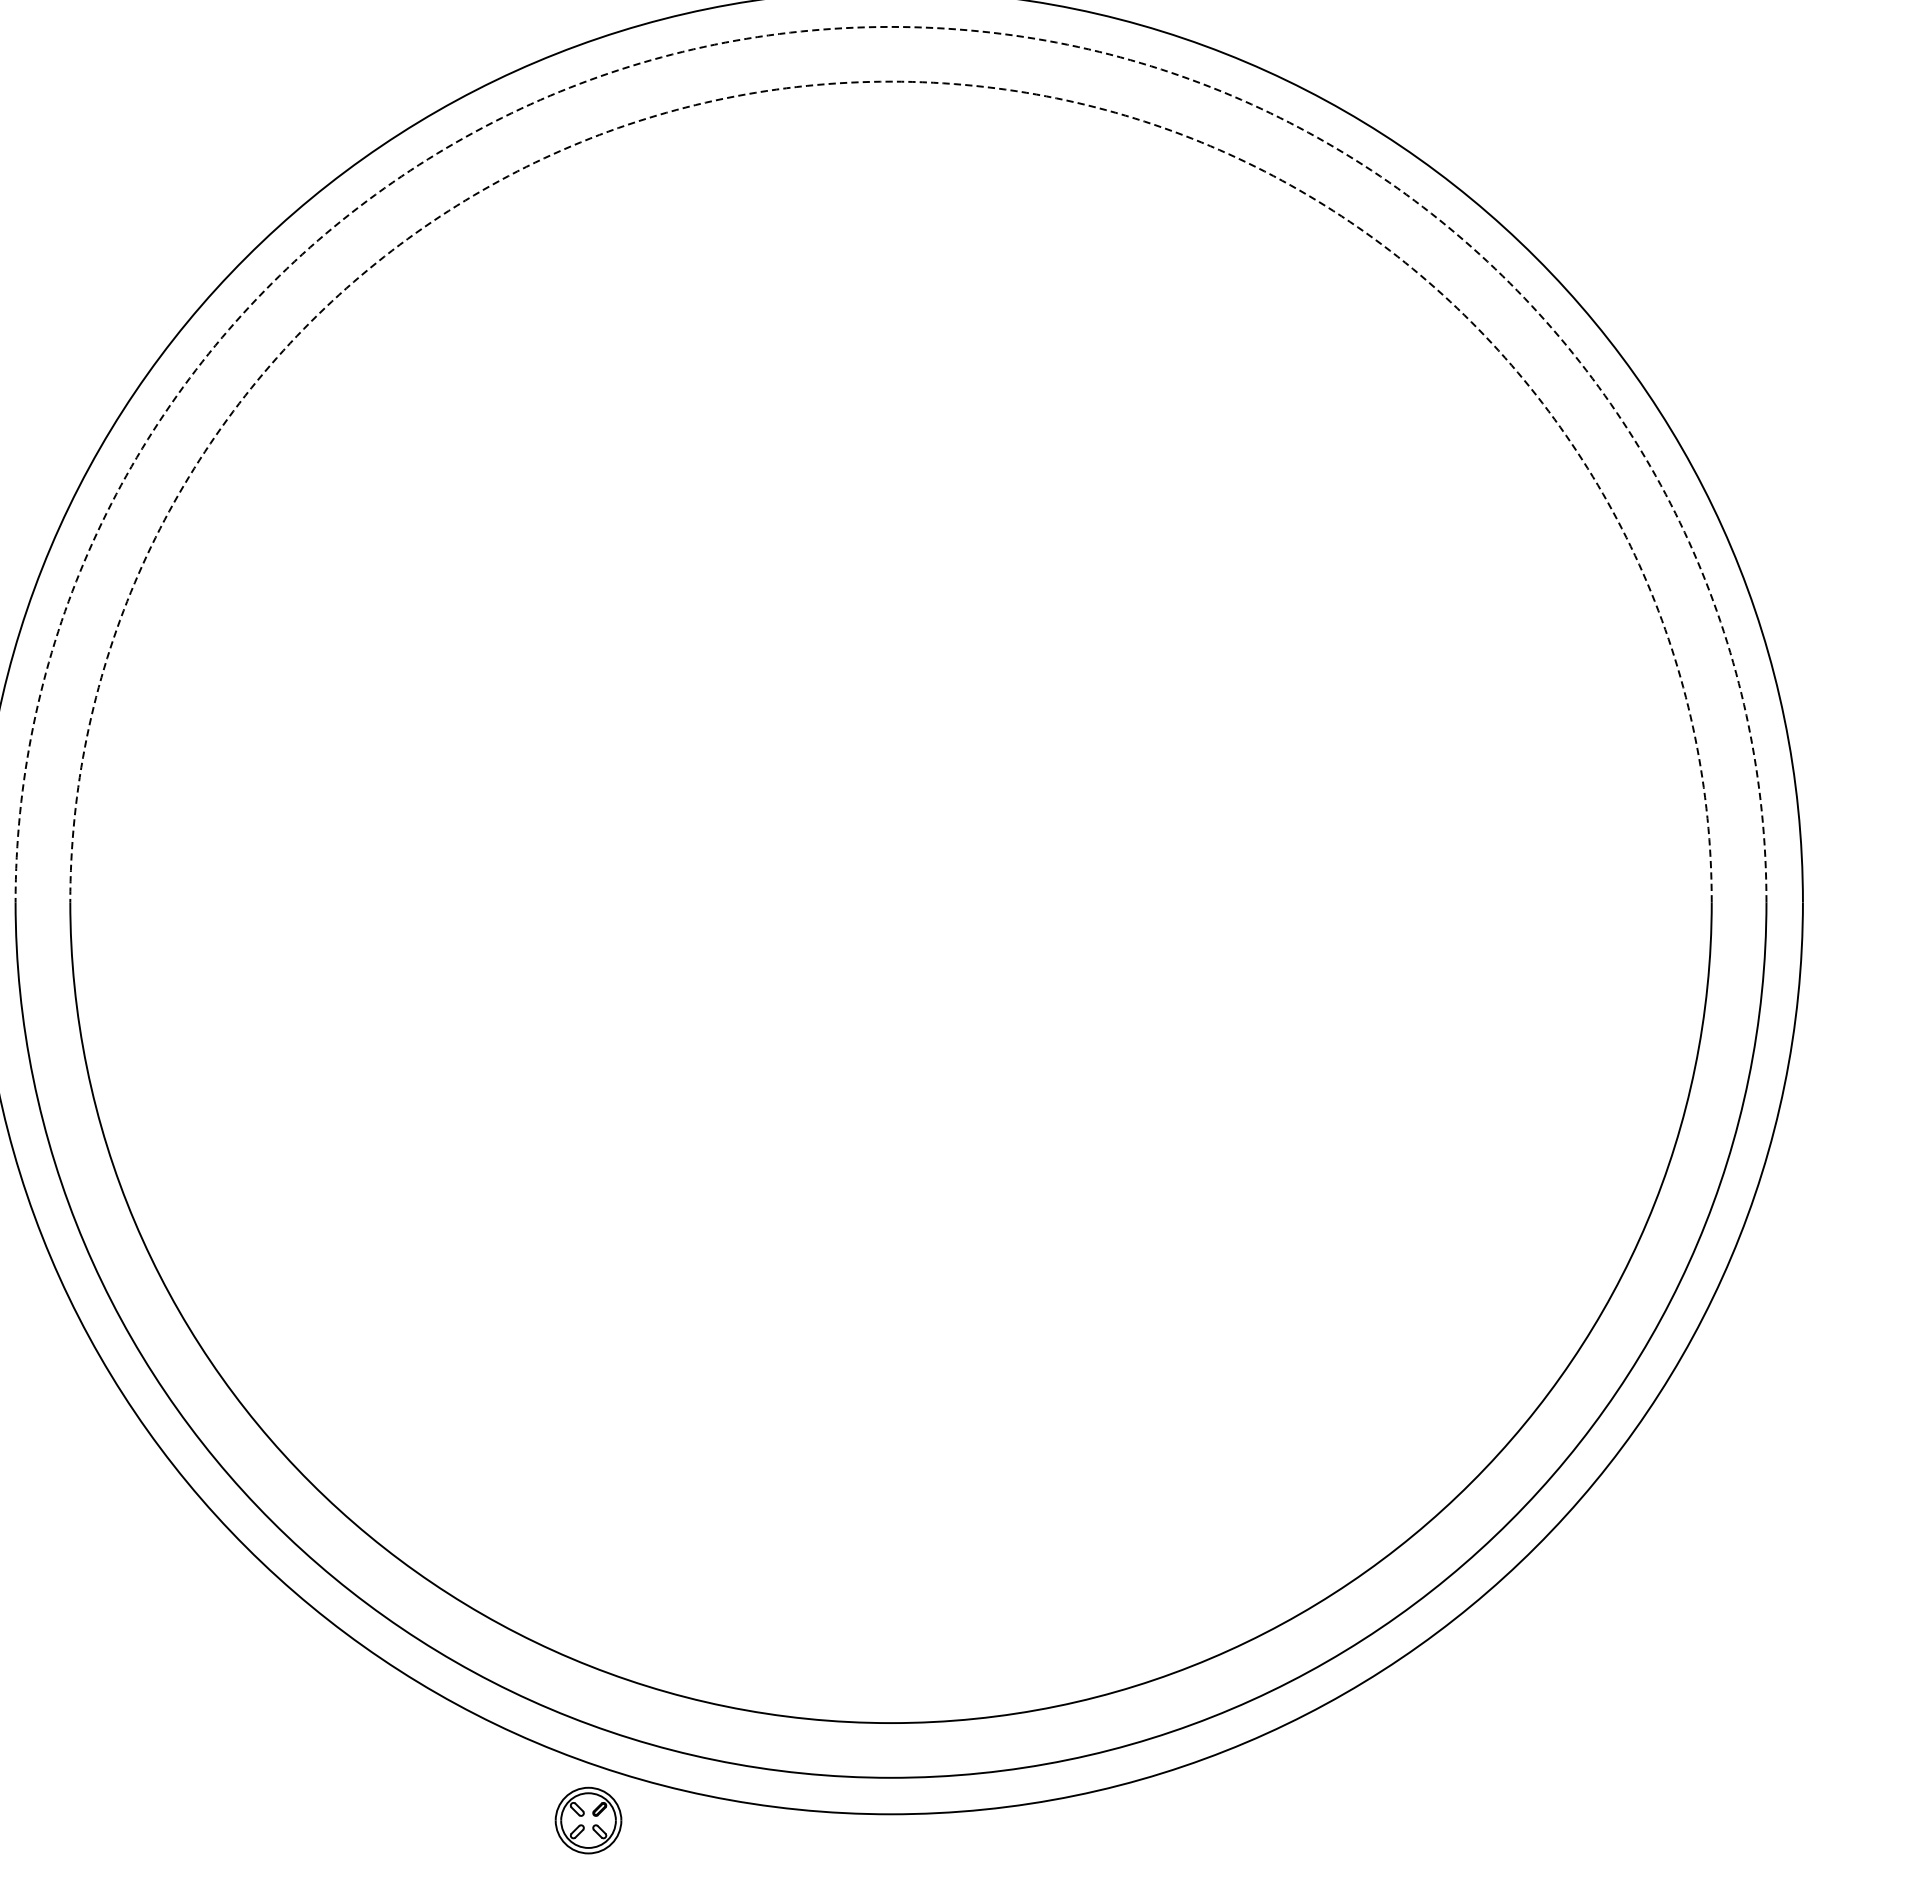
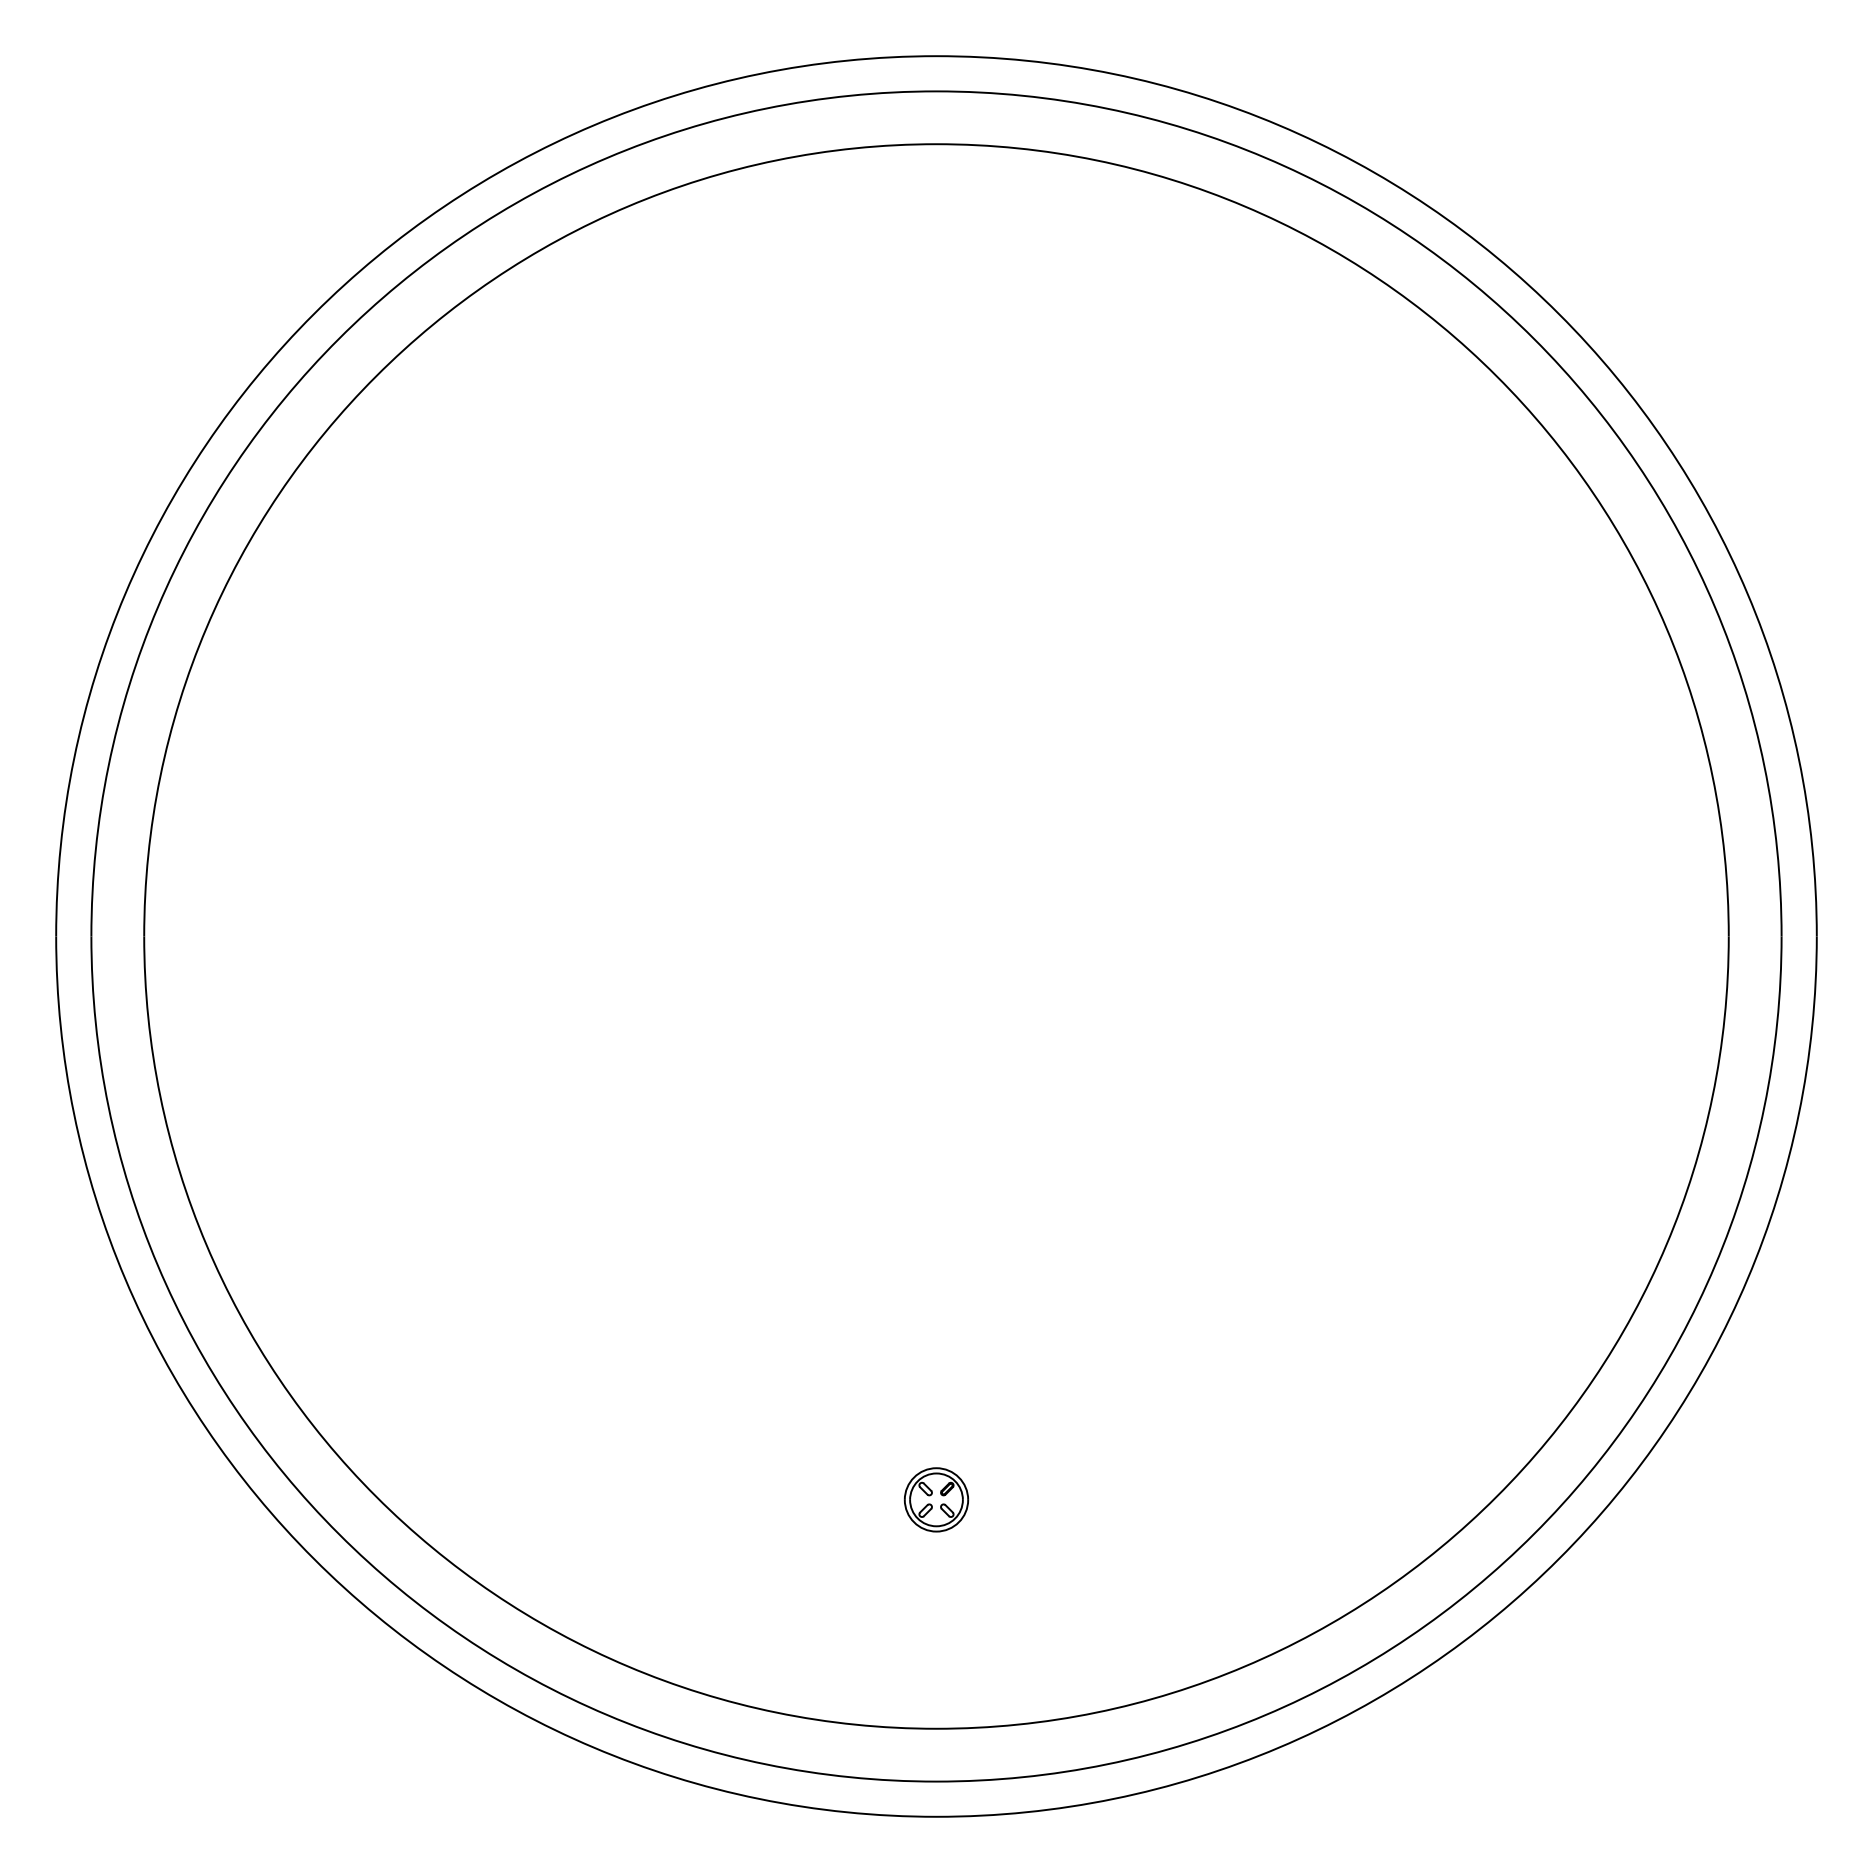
arc: (891, 27) -> (936, 91), dashed -> solid
arc: (891, 81) -> (936, 144), dashed -> solid
part: (588, 1820) -> (936, 1499), moved

